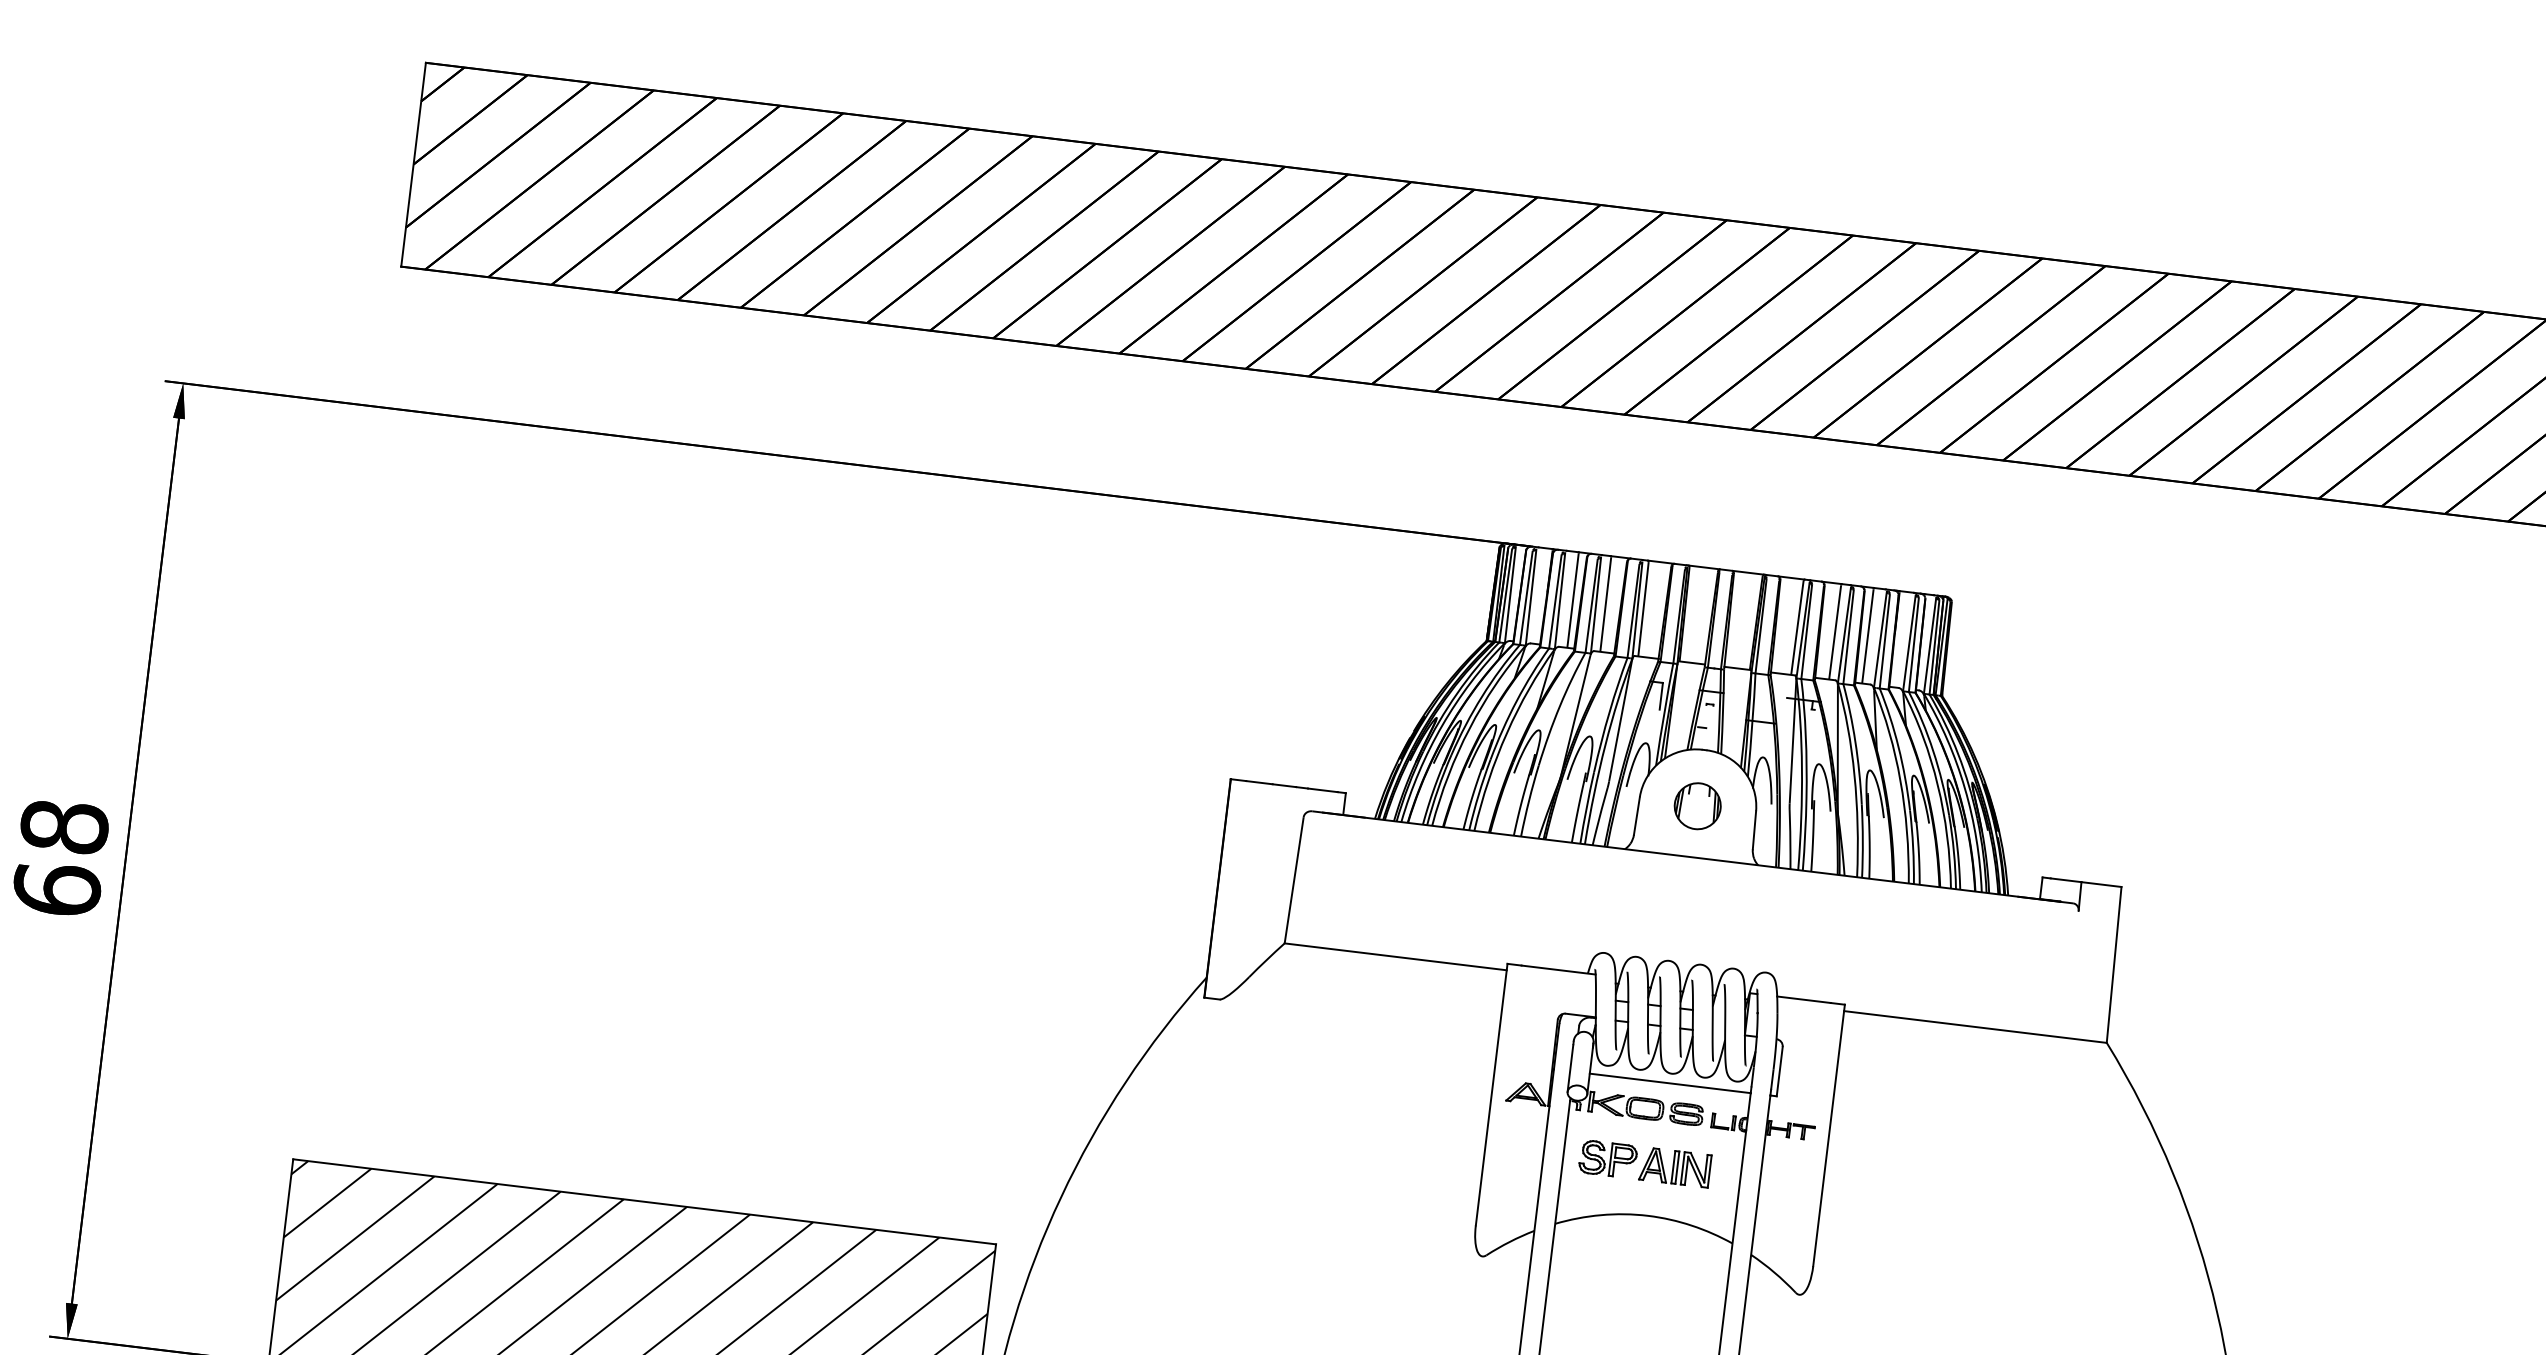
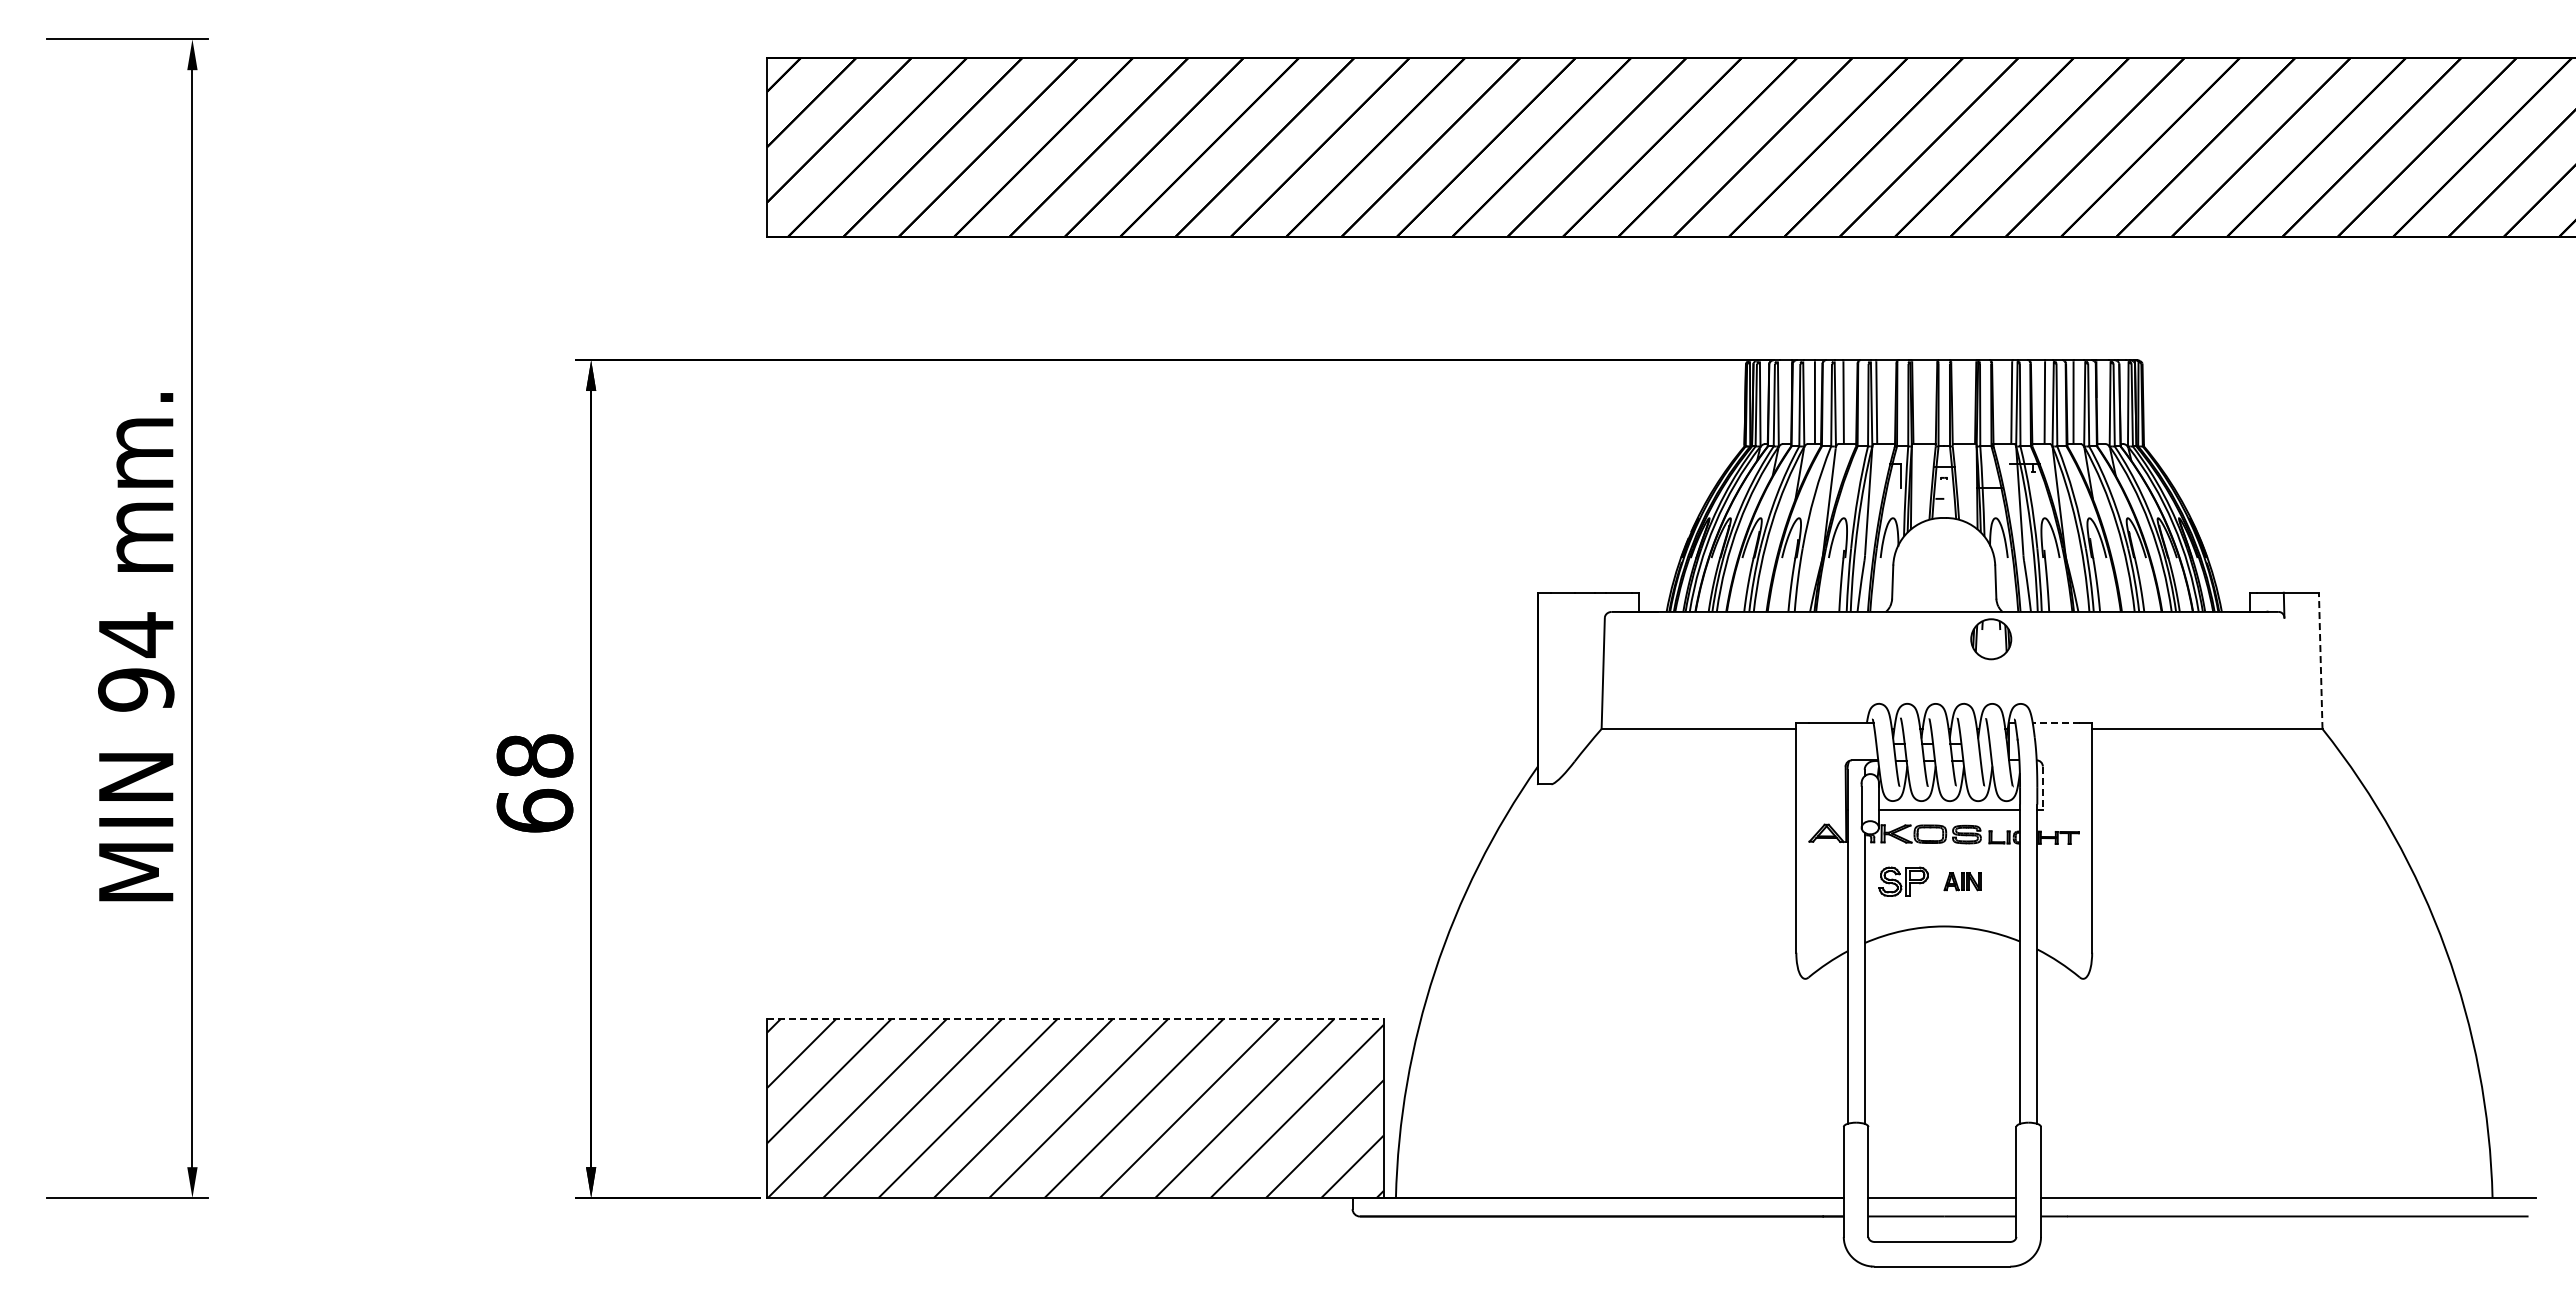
part: (1697, 806) -> (1991, 639), moved
line: (2113, 964) -> (2320, 660), solid -> dashed
line: (1804, 999) -> (2056, 723), solid -> dashed
line: (1779, 1072) -> (2042, 788), solid -> dashed
part: (1675, 1167) -> (1962, 881), size x0.6
line: (644, 1202) -> (1075, 1019), solid -> dashed

